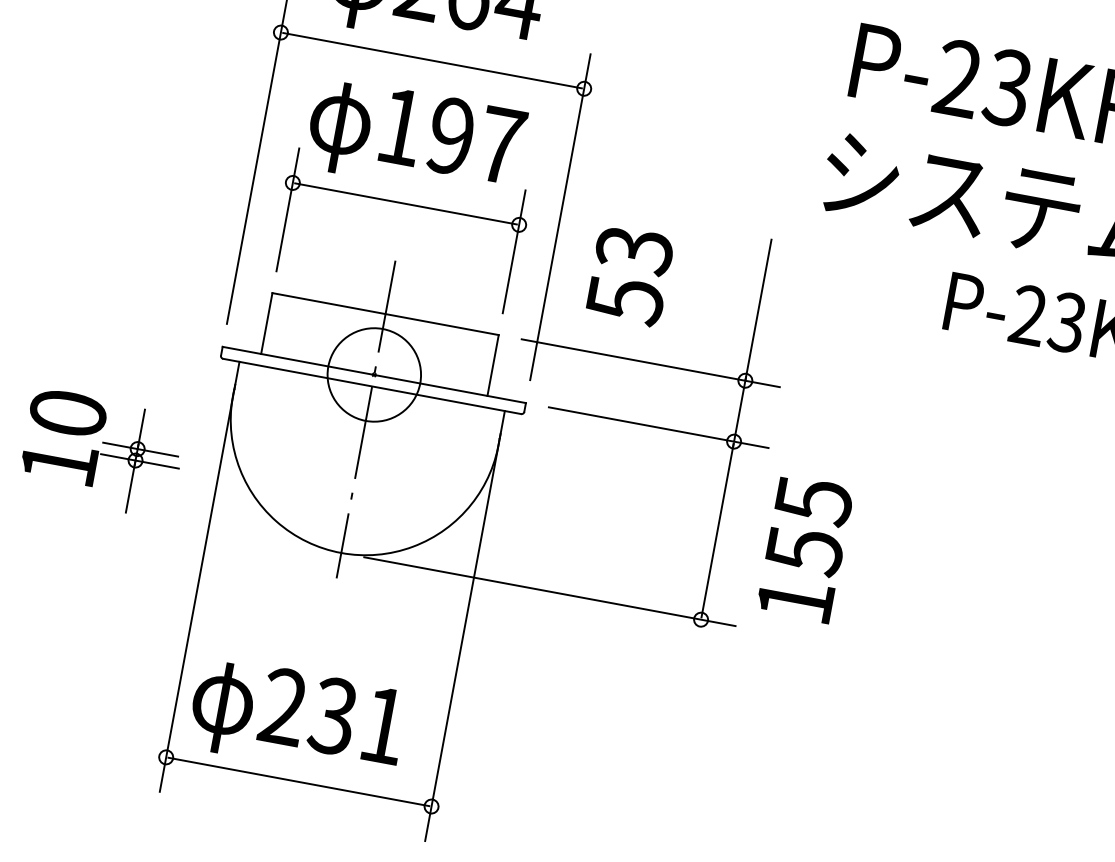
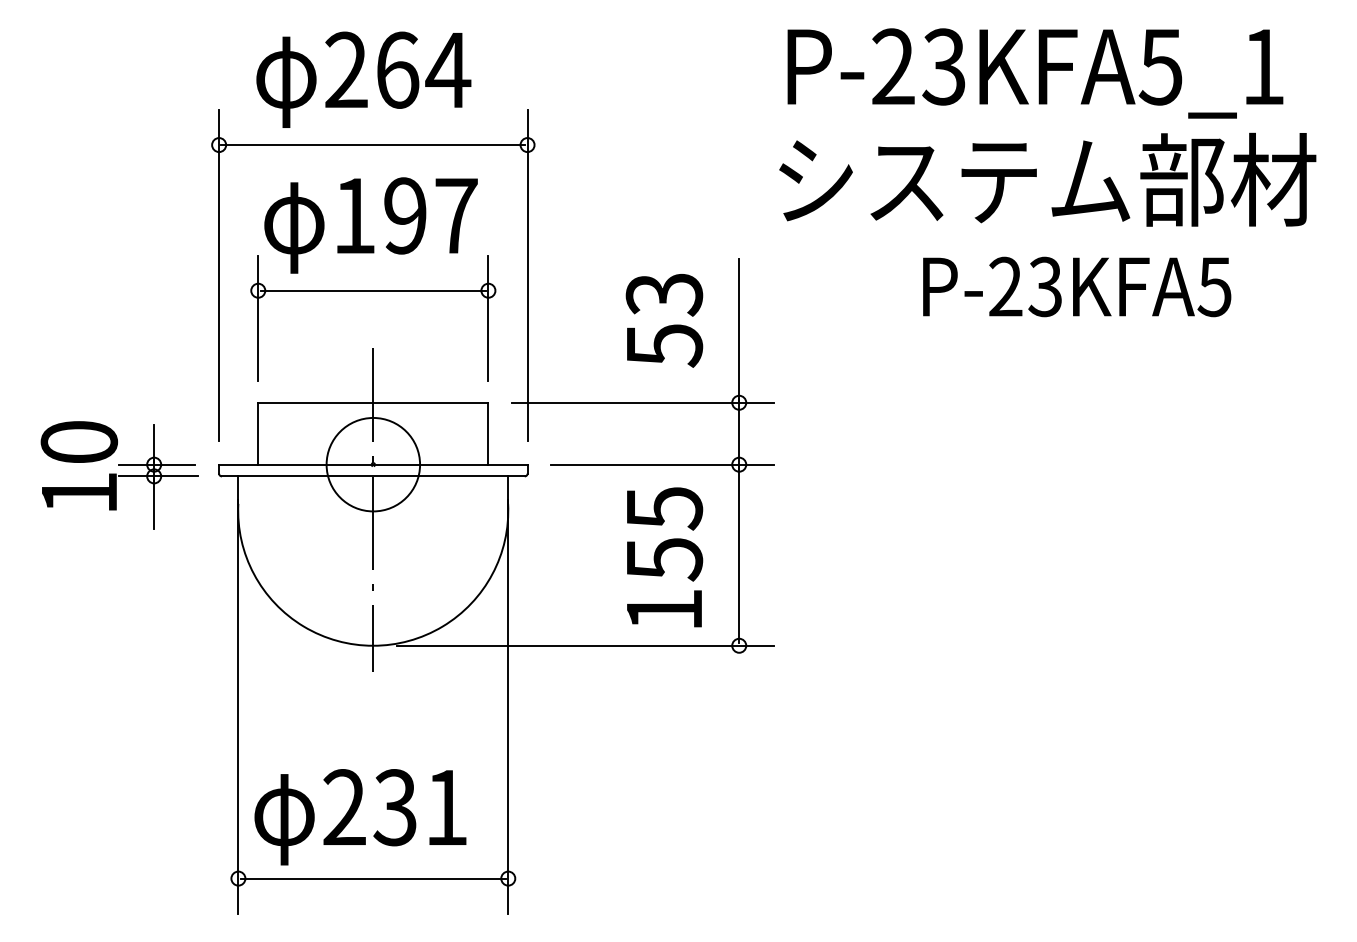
text: (629, 275) -> (664, 320), moved
part: (101, 453) -> (119, 475), moved
text: (805, 549) -> (665, 557), moved

